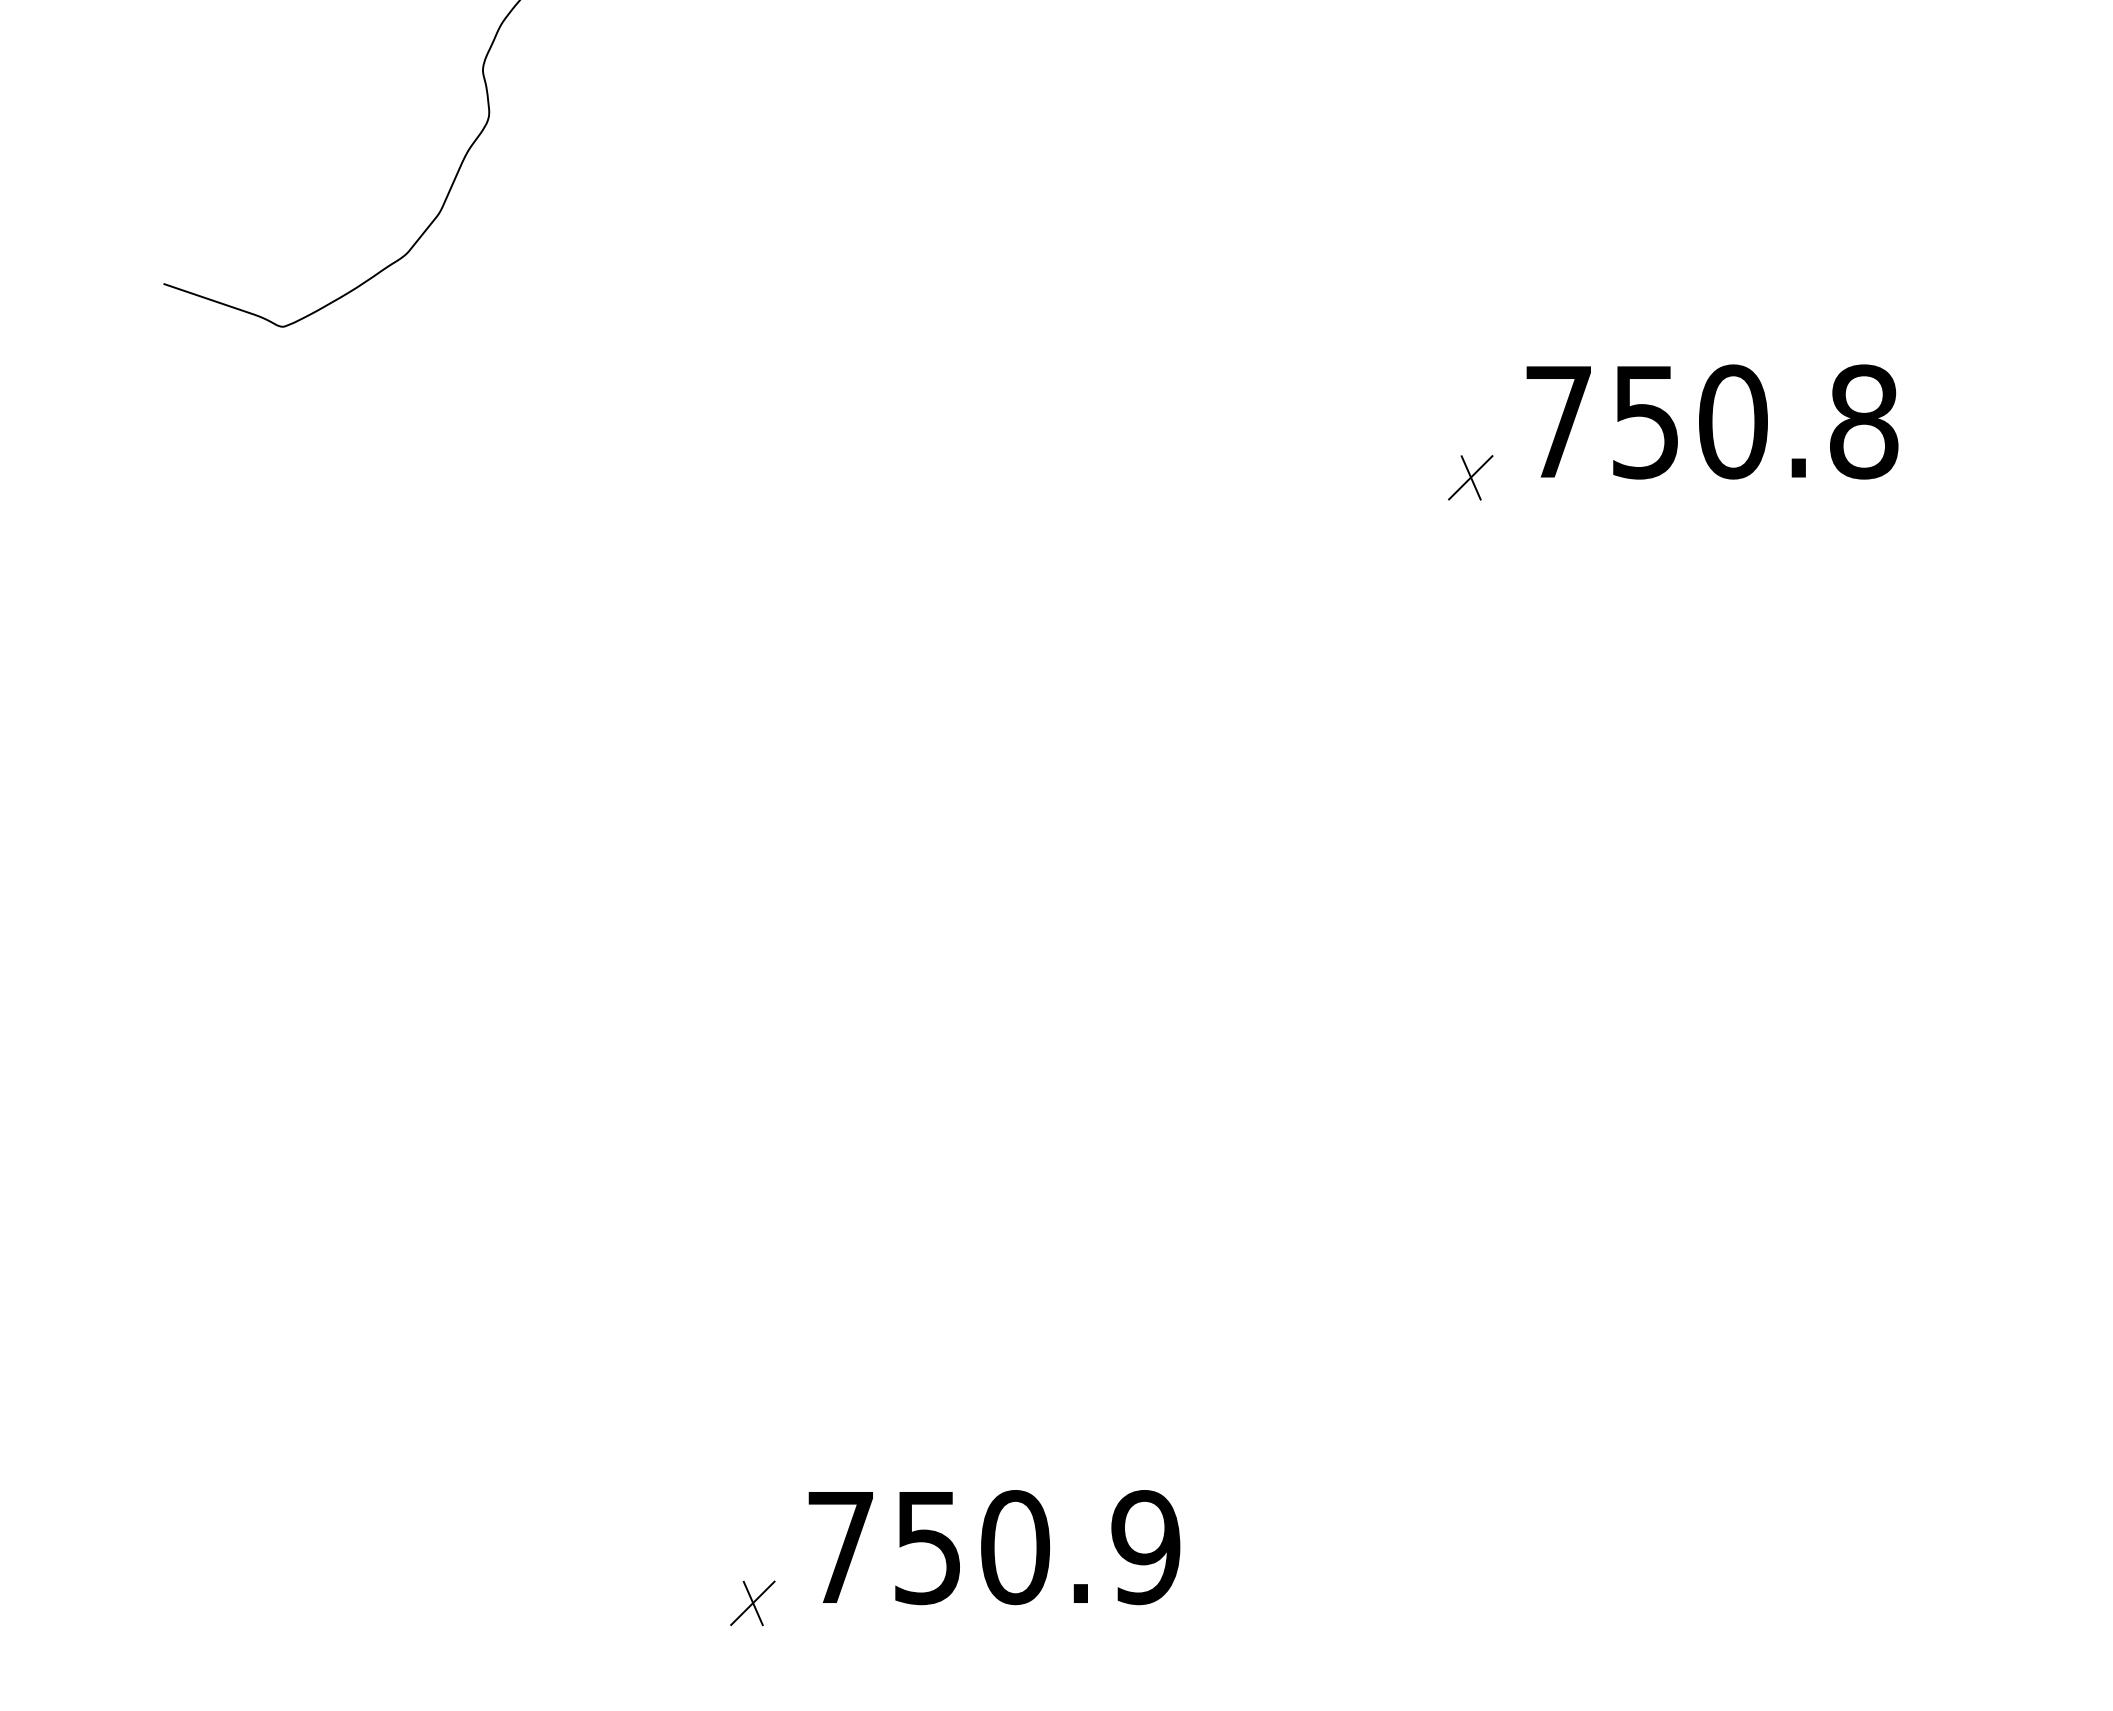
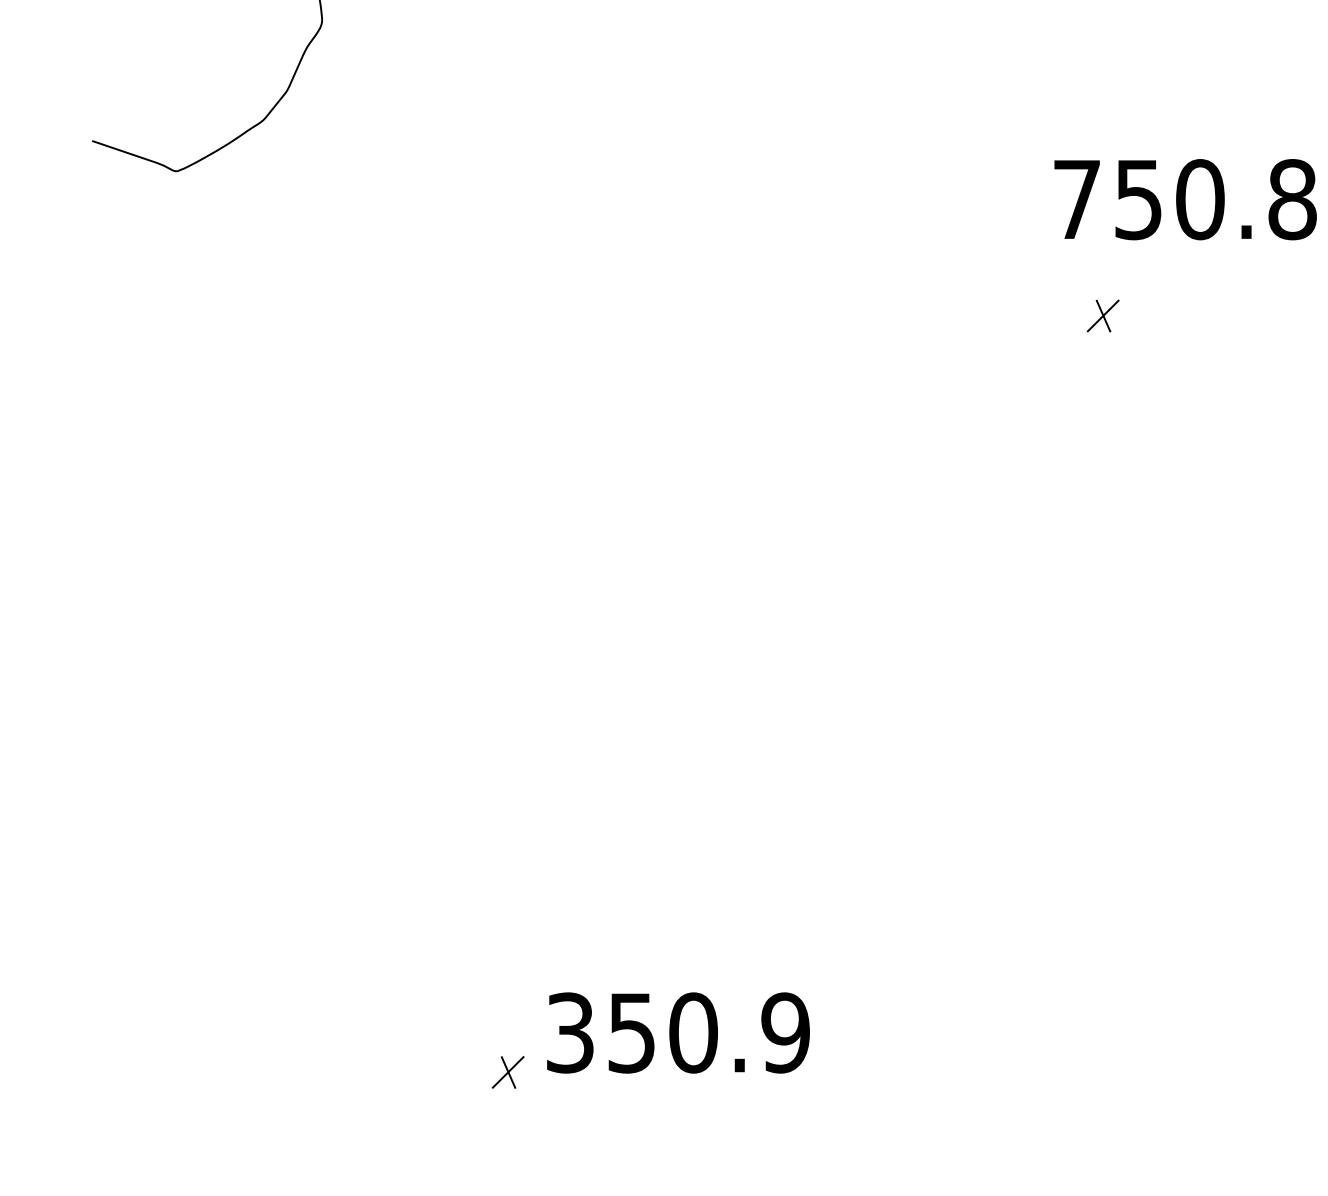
text: (1712, 421) -> (1185, 199), moved
part: (1470, 477) -> (1103, 315), moved
text: (840, 1547) -> (570, 1032), 750.9 -> 350.9

